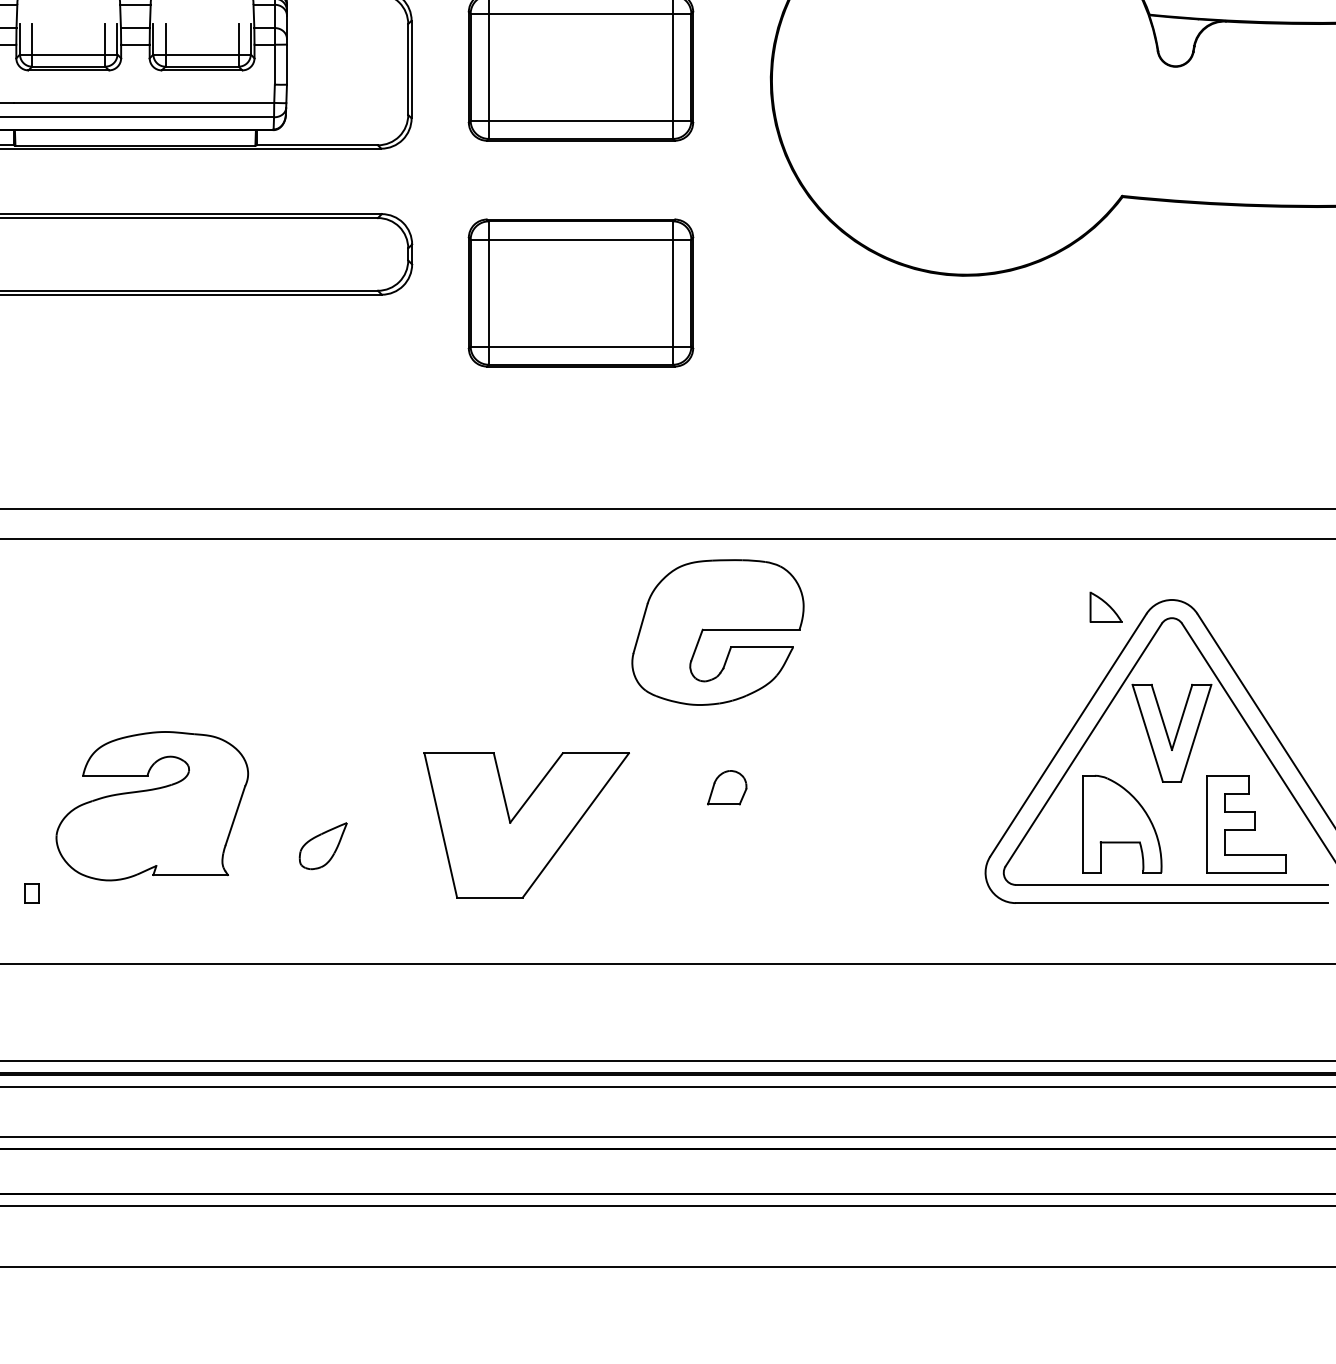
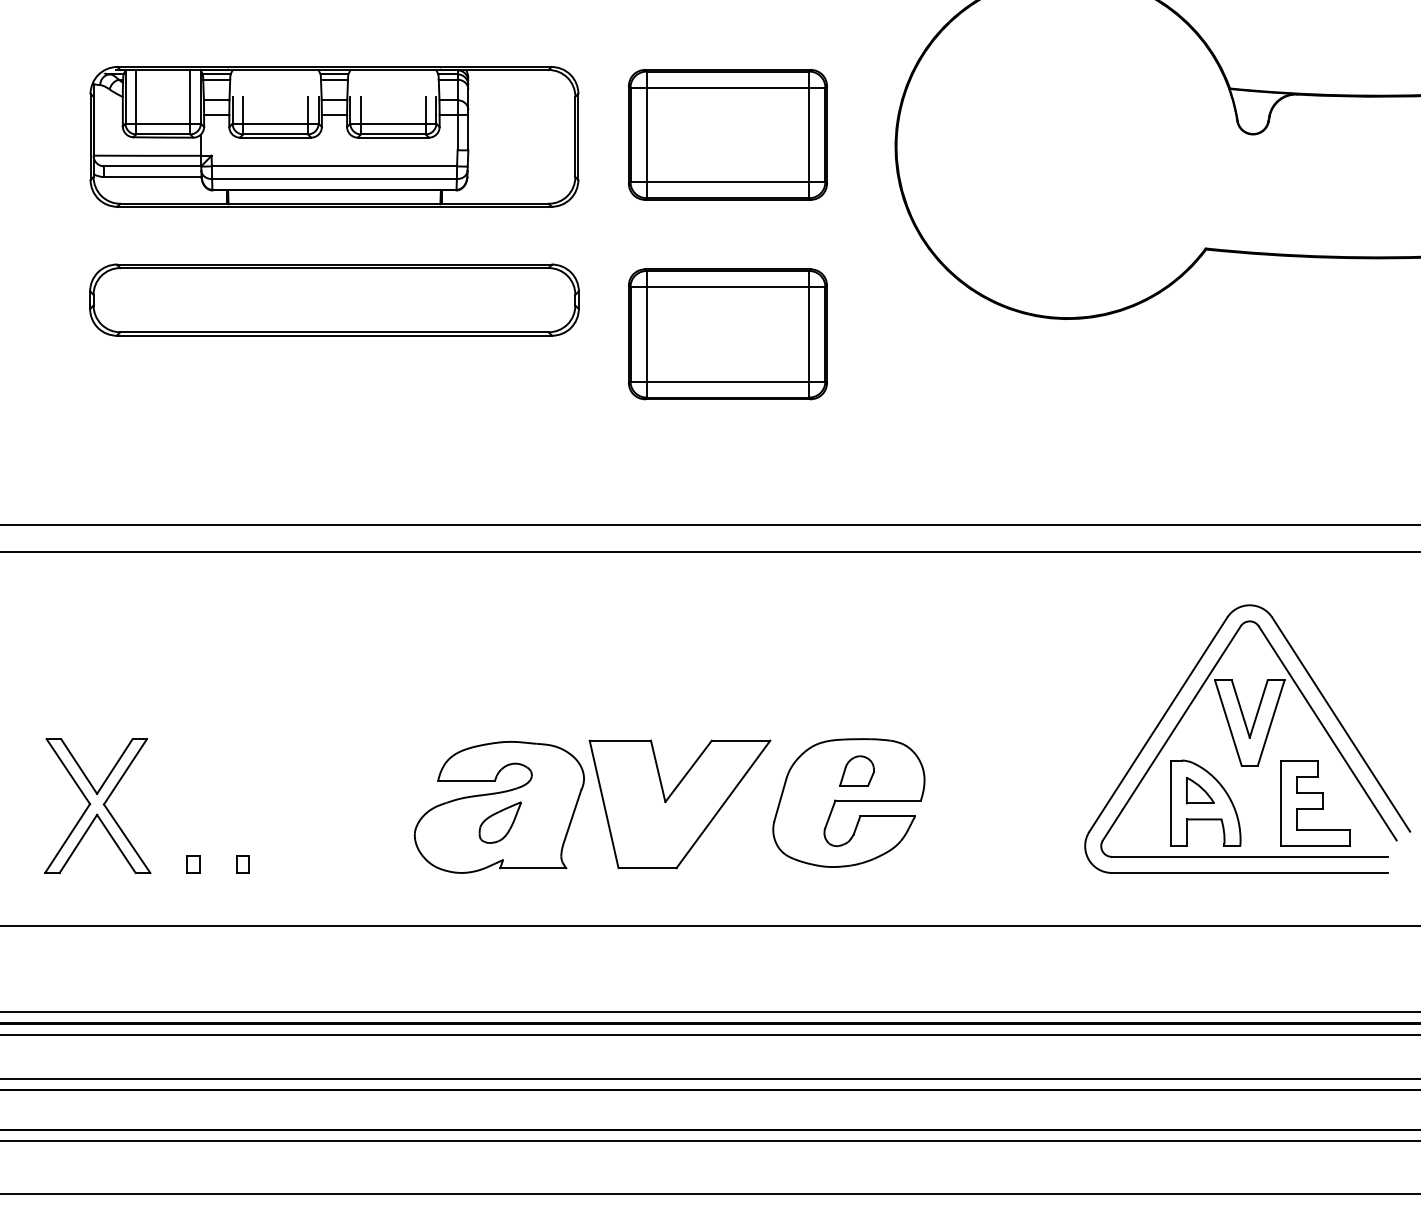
part: (1105, 607) -> (1200, 790), moved
part: (717, 631) -> (848, 802), moved
part: (151, 806) -> (498, 807), moved

